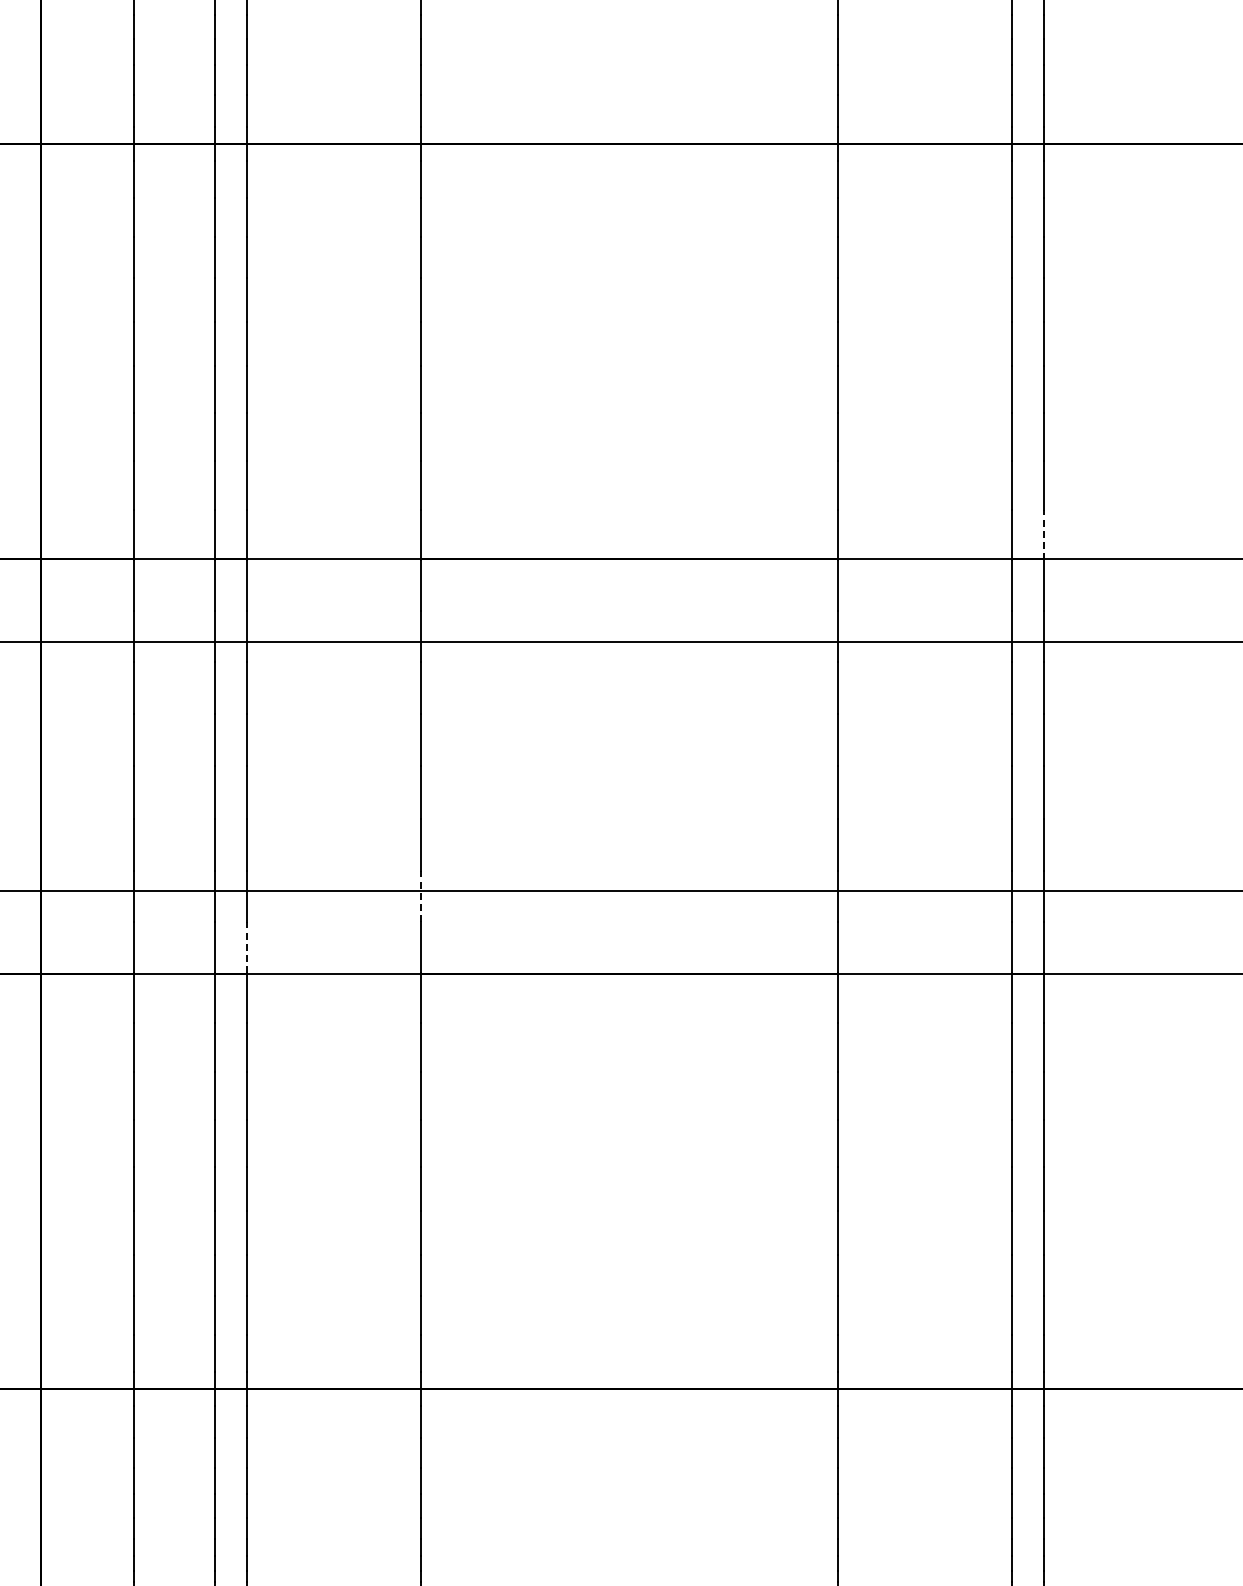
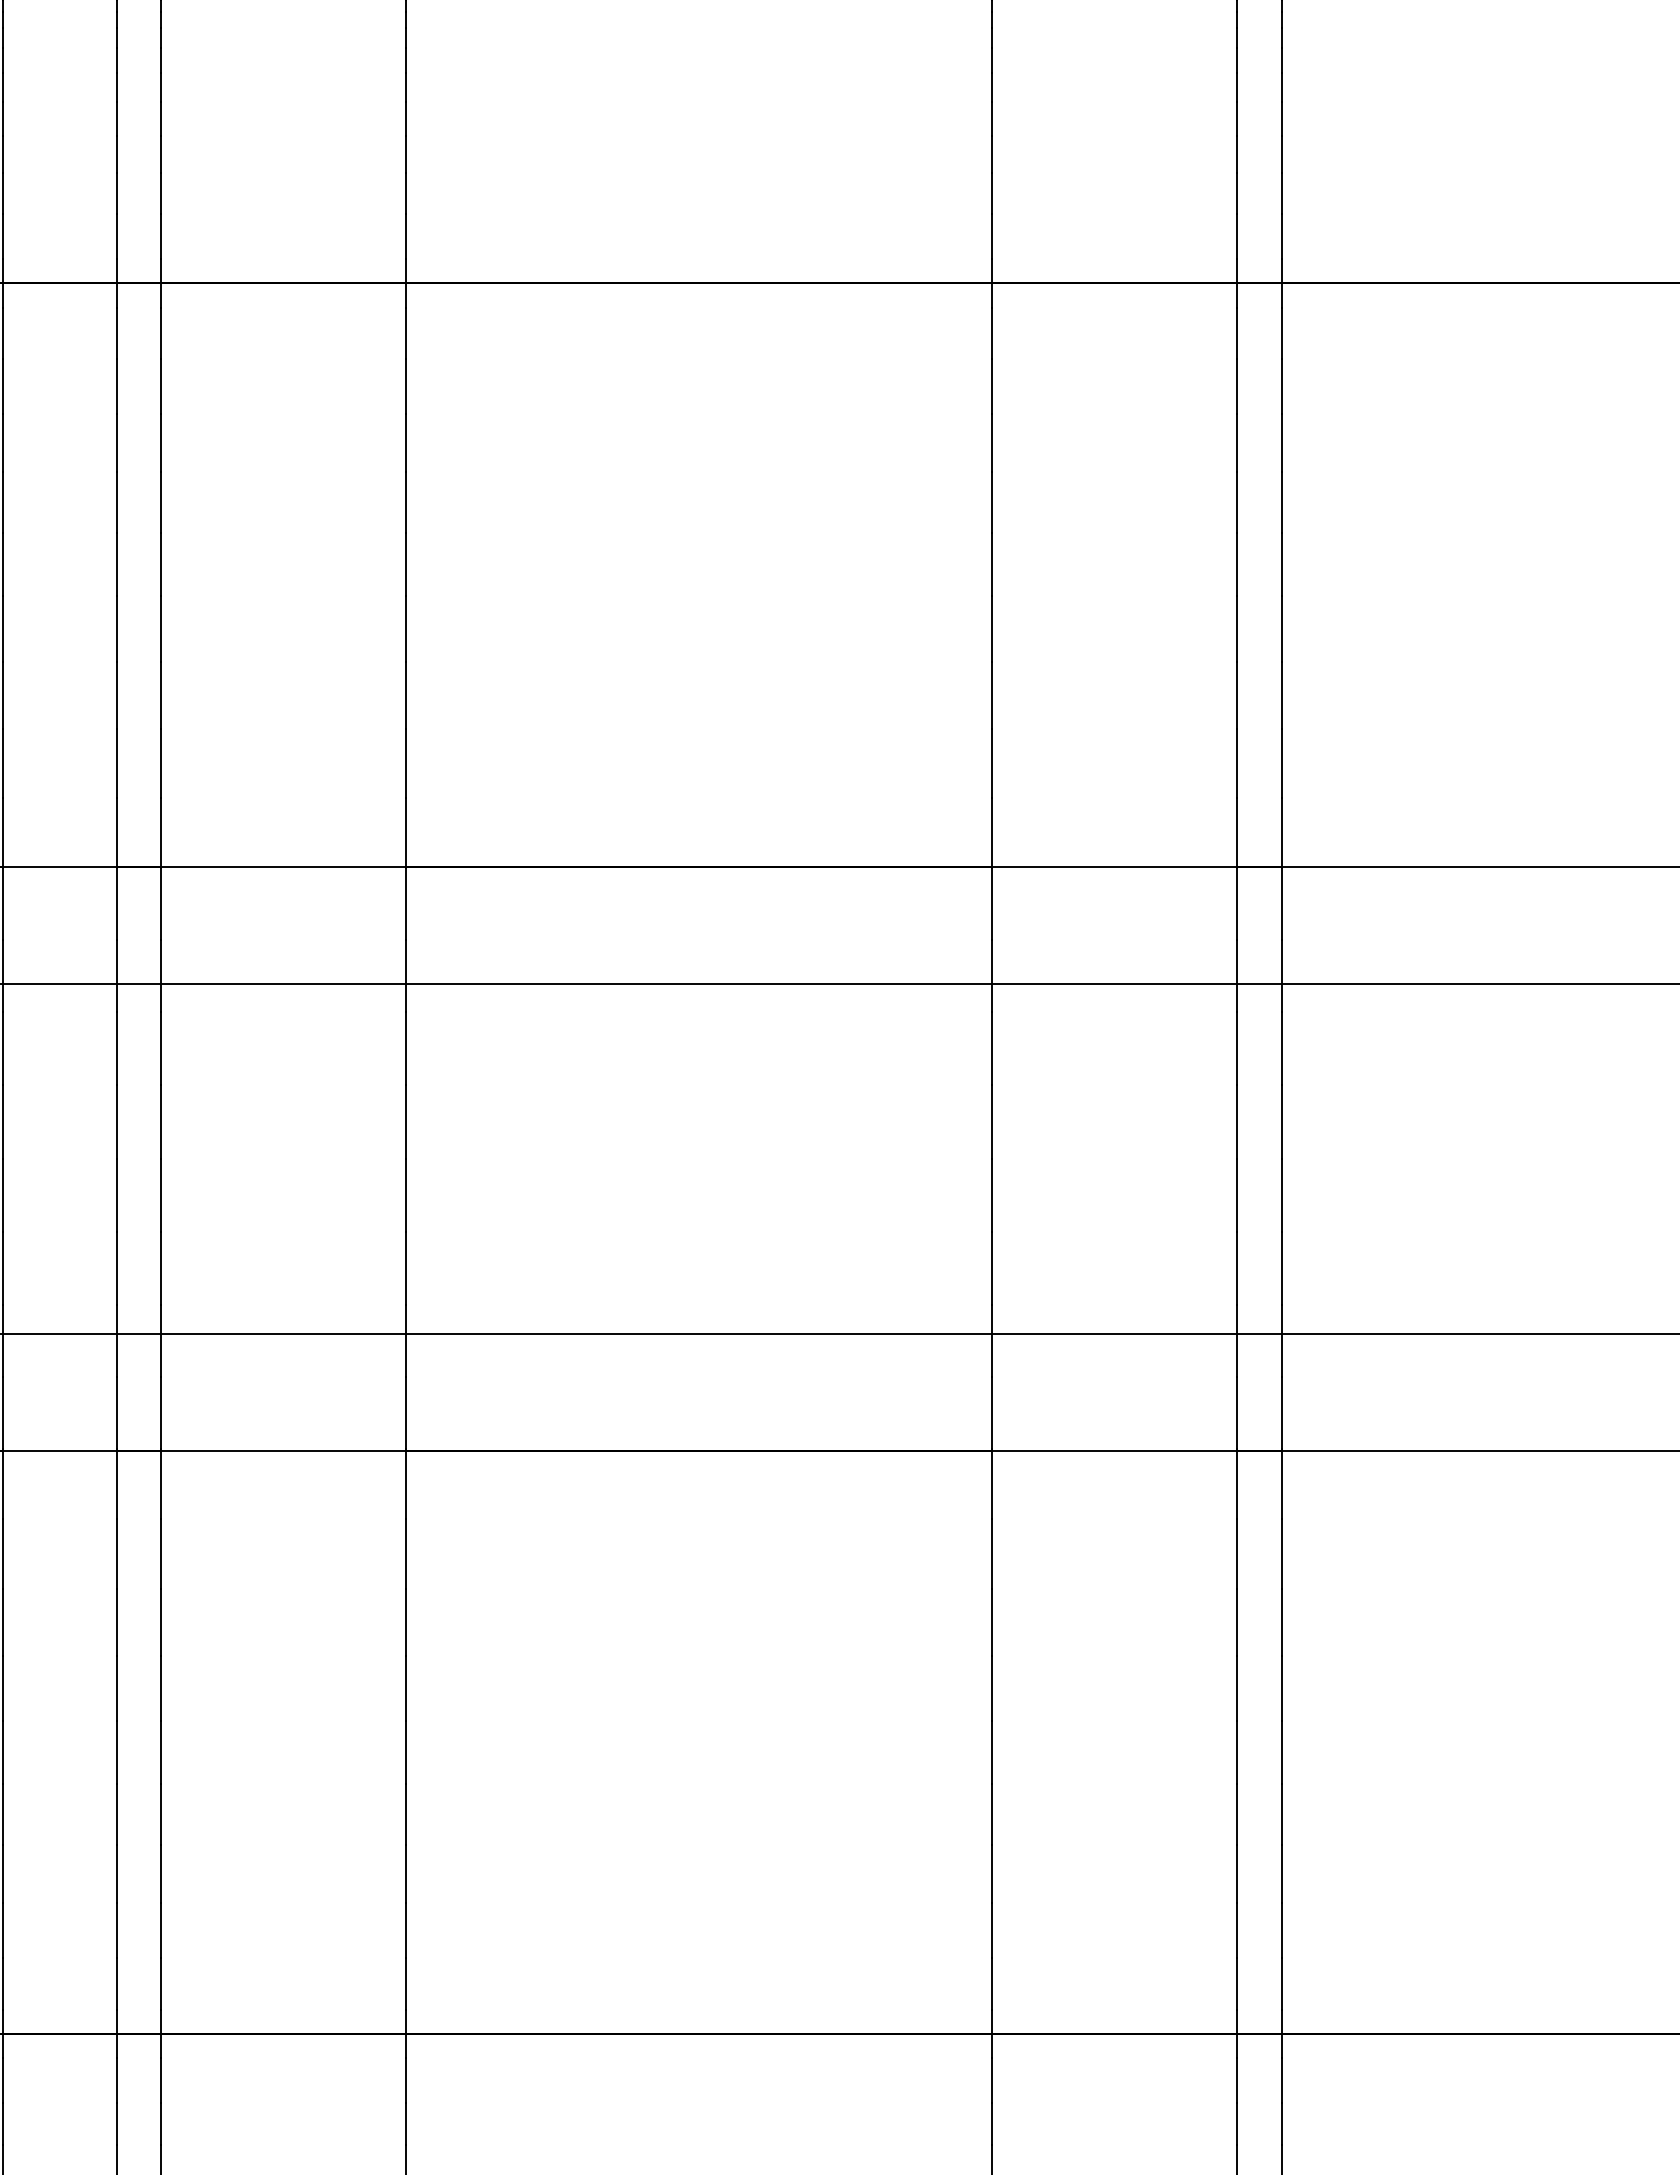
line: (1044, 534) -> (1282, 832), dashed -> solid
line: (421, 896) -> (406, 1341), dashed -> solid
line: (247, 947) -> (161, 1413), dashed -> solid

